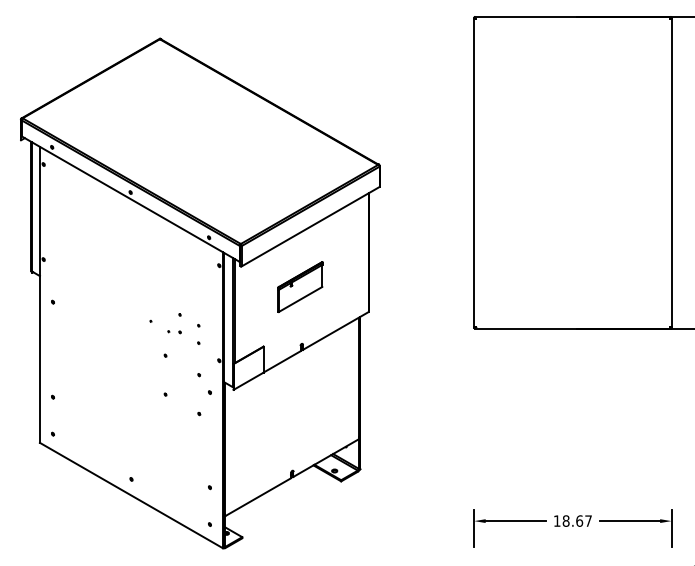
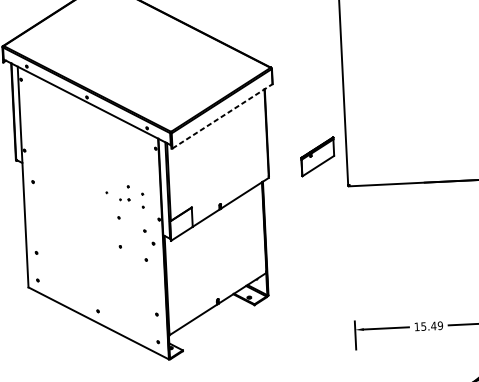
line: (310, 226) -> (222, 116), solid -> dashed
part: (300, 286) -> (317, 156), moved
text: (576, 520) -> (431, 325), 18.67 -> 15.49

